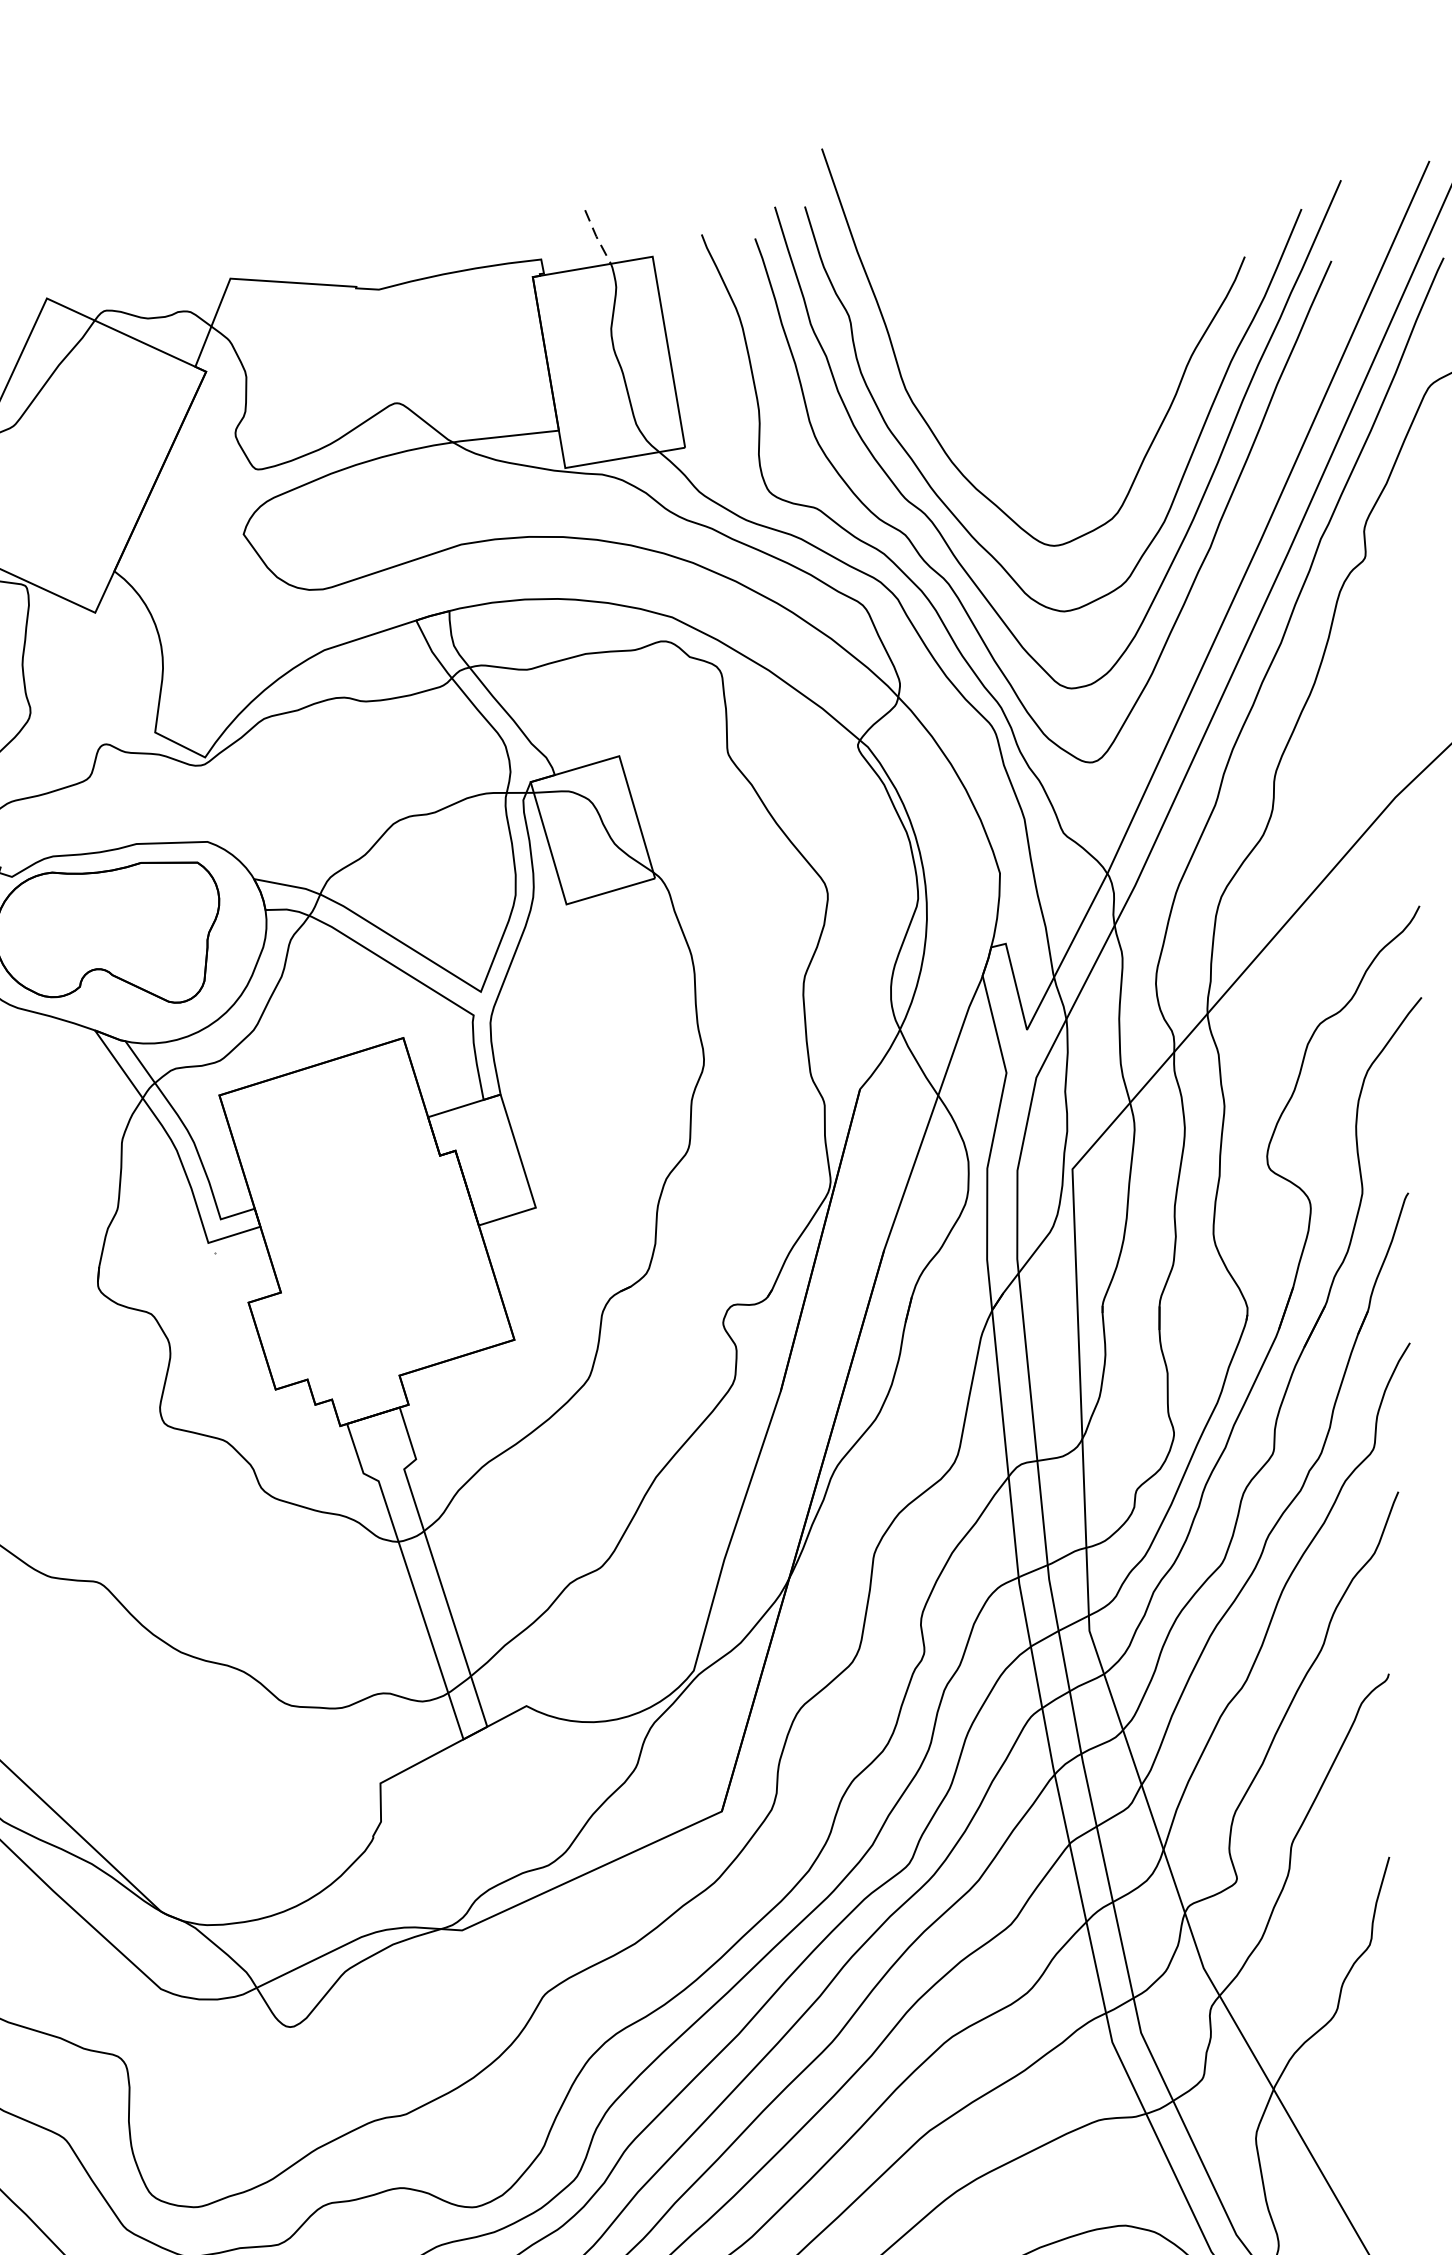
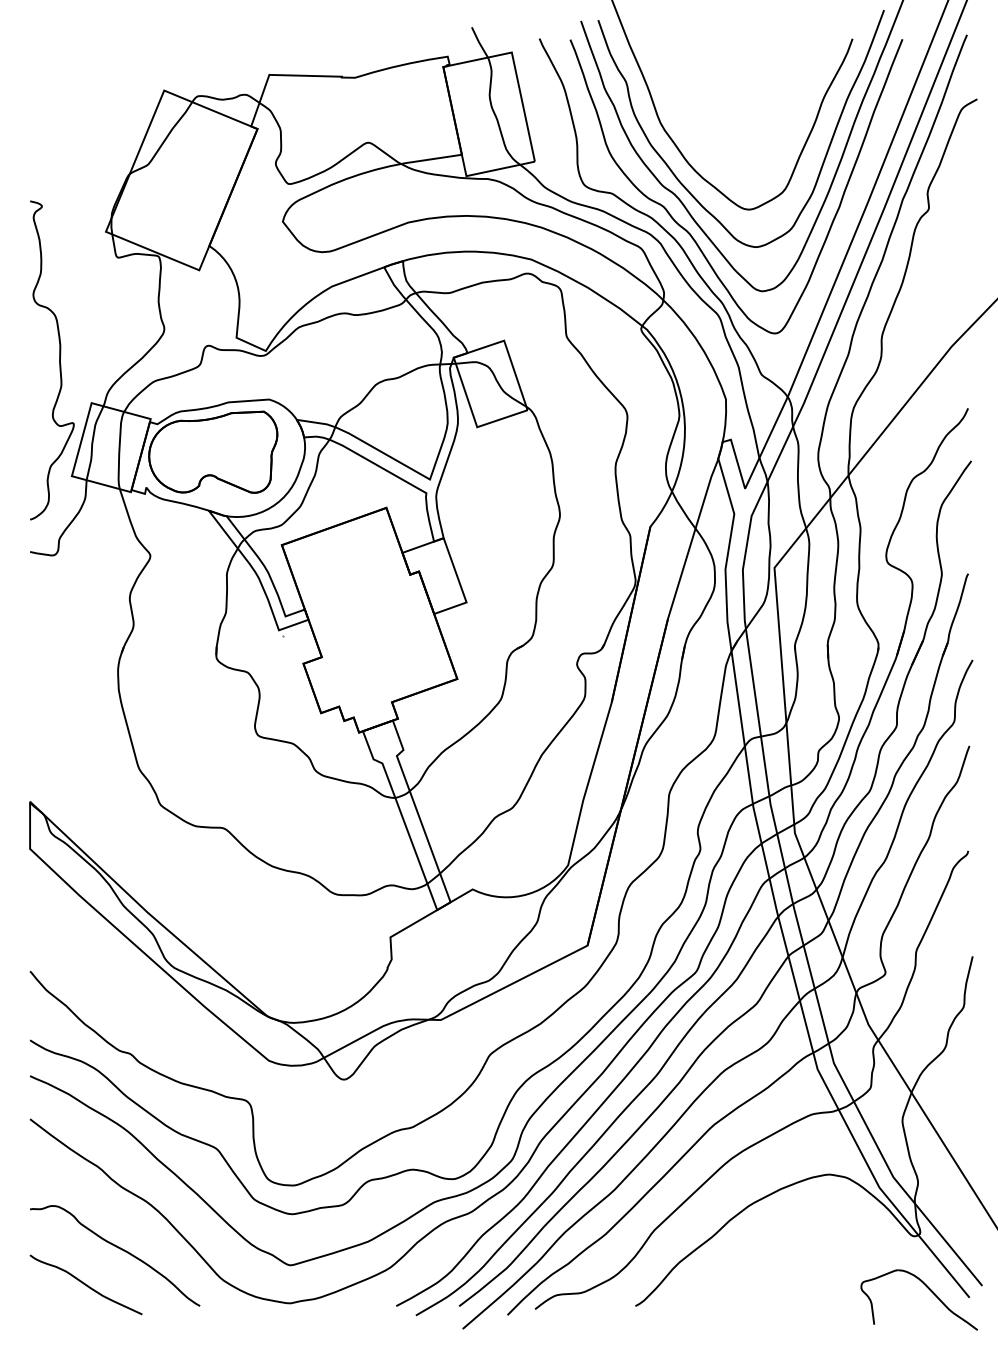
line: (595, 237) -> (478, 42), dashed -> solid

